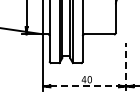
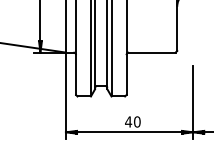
line: (126, 66) -> (193, 101), dashed -> solid
line: (85, 86) -> (130, 132), dashed -> solid

